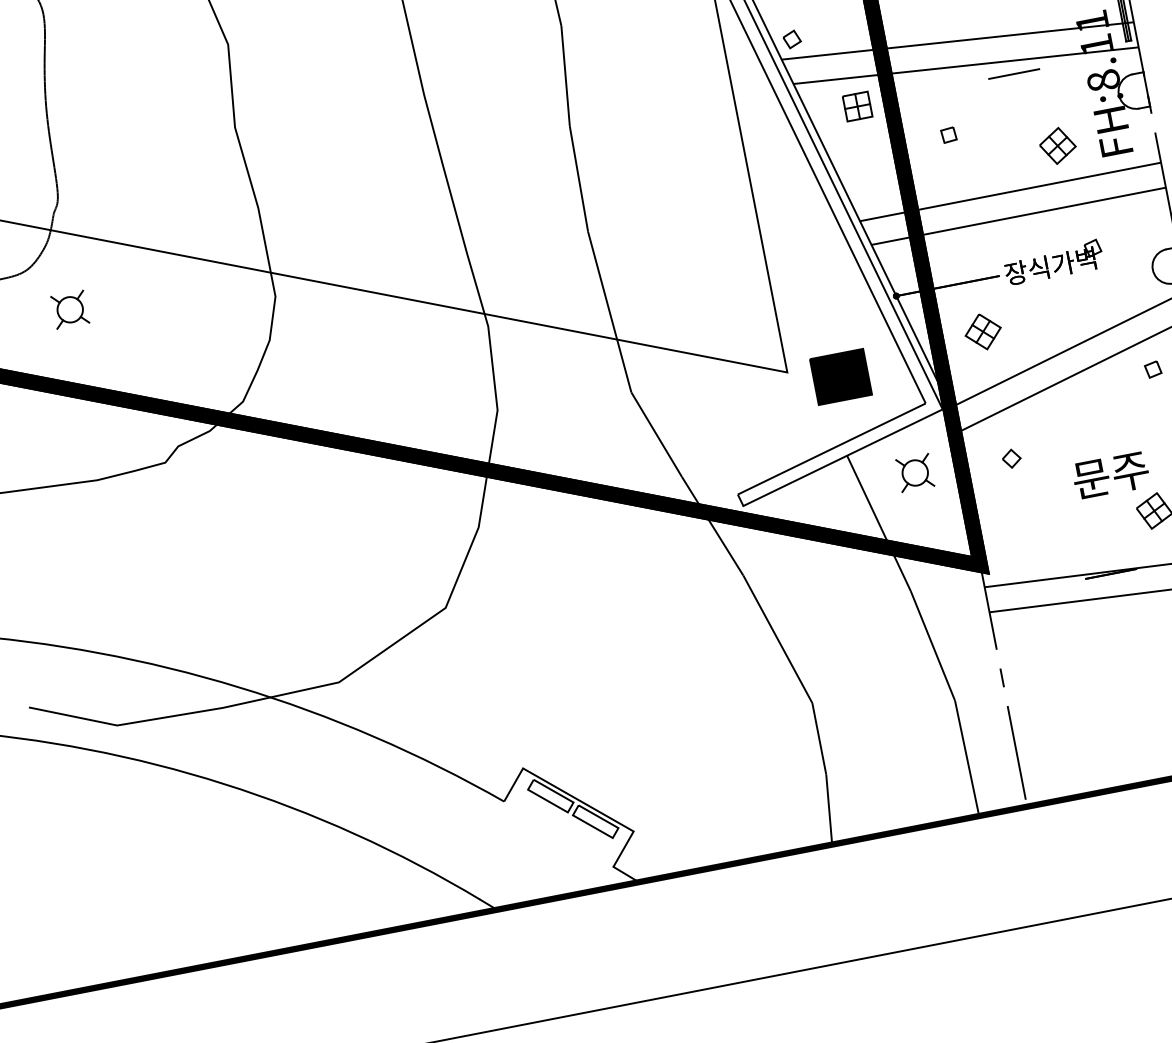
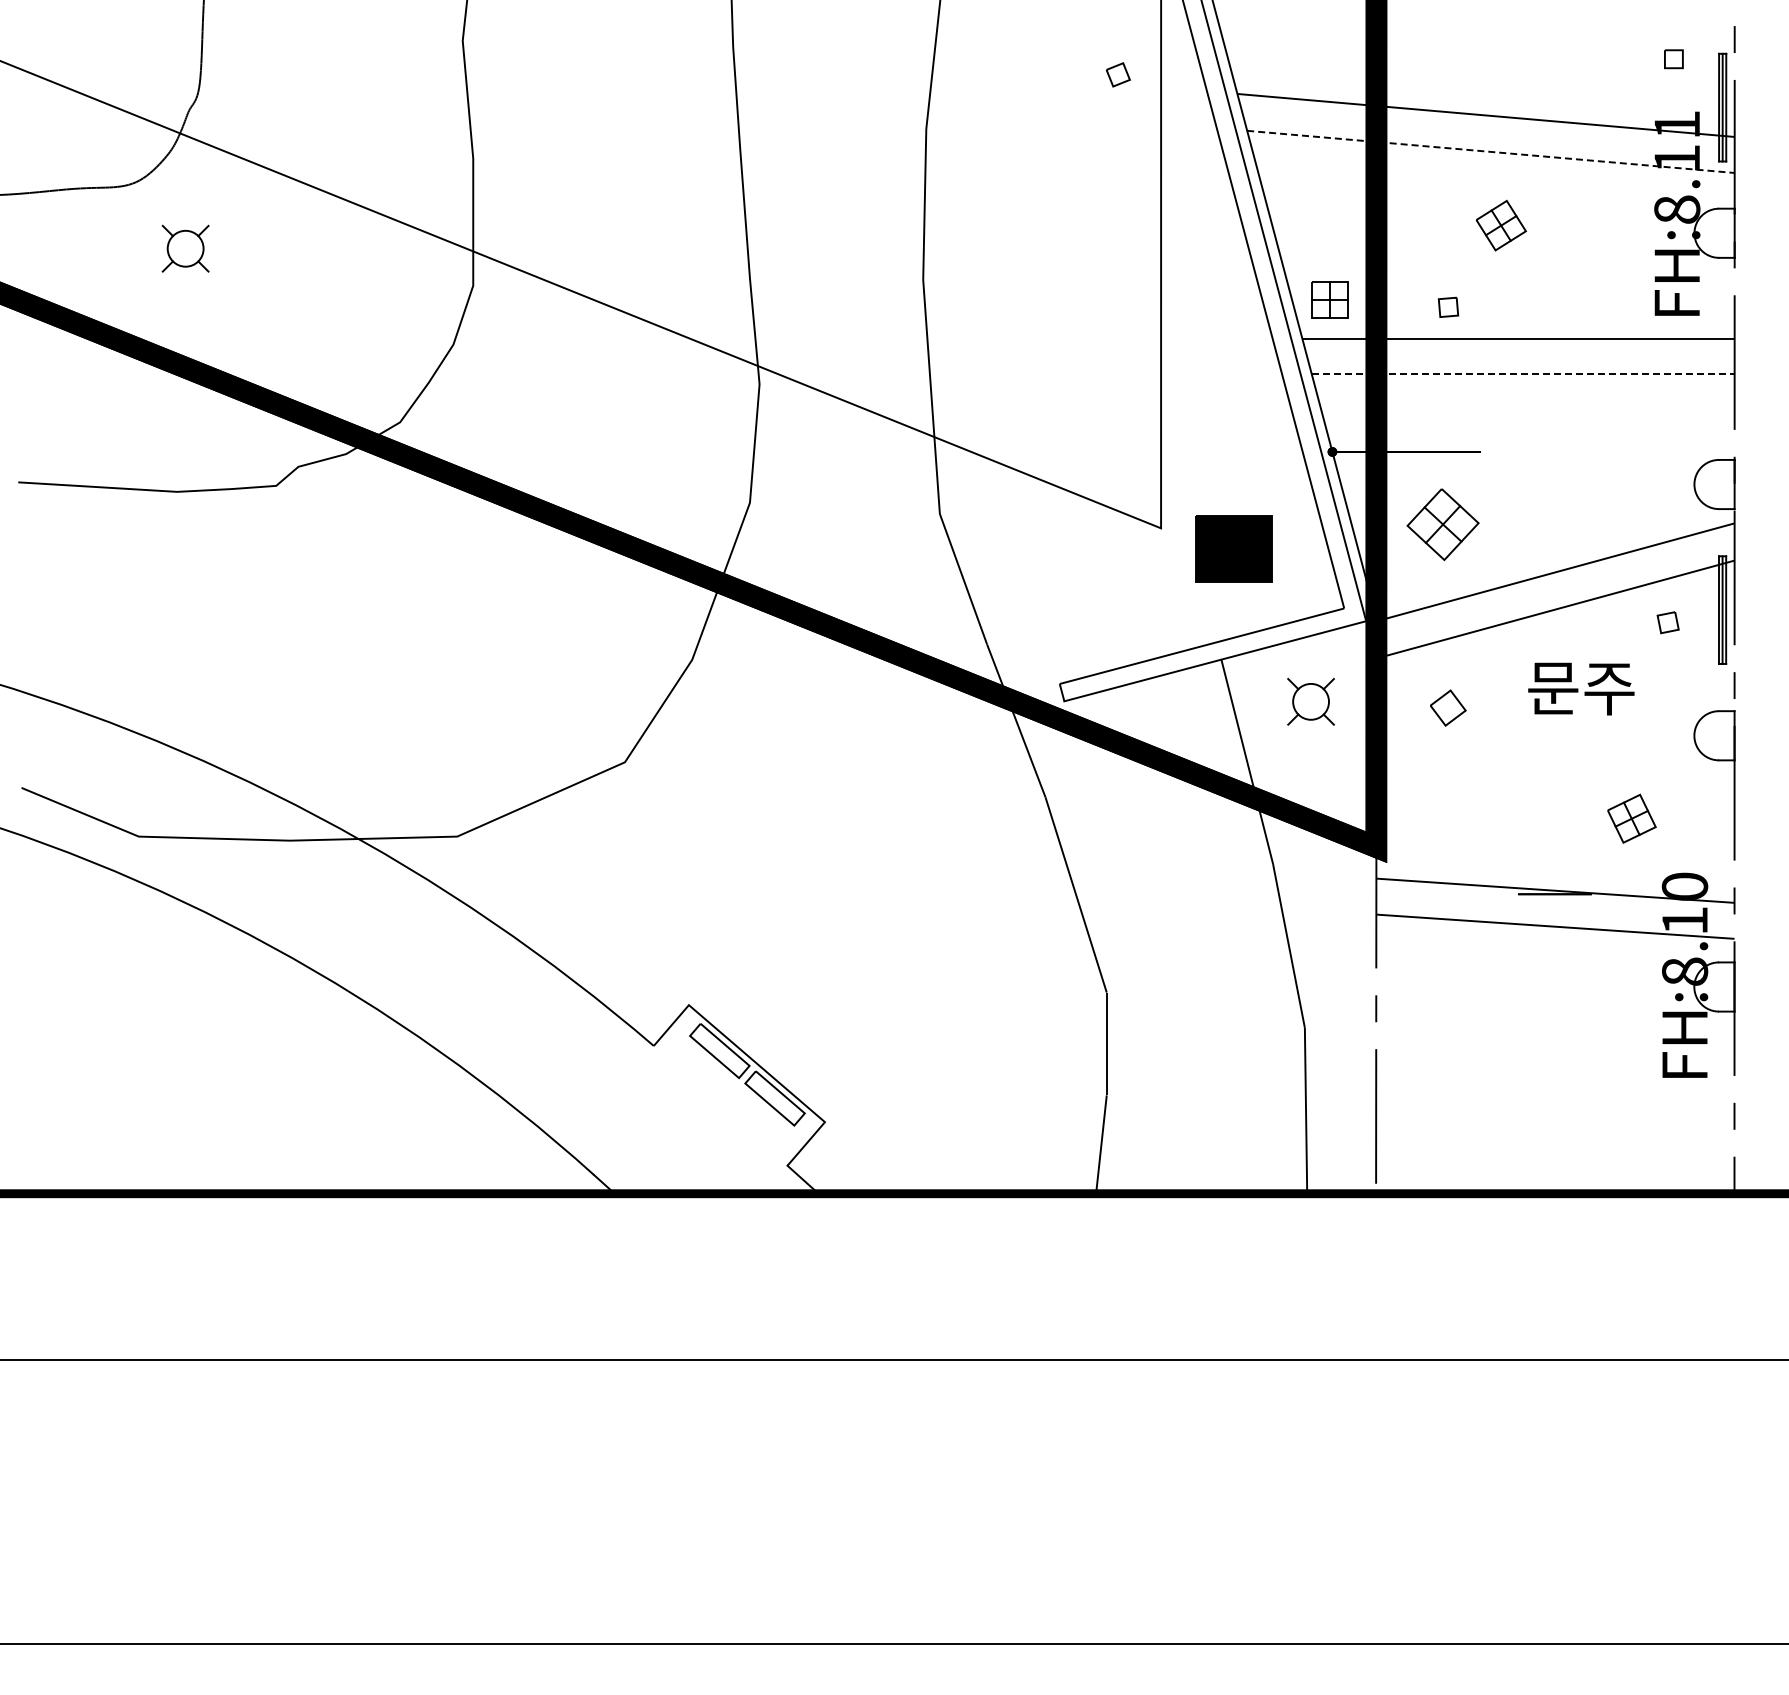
part: (791, 39) -> (1117, 74), moved
line: (965, 65) -> (1490, 151), solid -> dashed
line: (1014, 74) -> (1555, 176), removed
part: (857, 106) -> (1329, 299), moved
part: (948, 134) -> (1448, 306), moved
part: (1057, 145) -> (1500, 225), moved
line: (1018, 216) -> (1523, 374), solid -> dashed
part: (1053, 262) -> (1559, 447), removed
part: (982, 332) -> (1442, 525), size x1.4
part: (1011, 458) -> (1448, 707), size x1.4
text: (1111, 475) -> (1581, 688), moved

